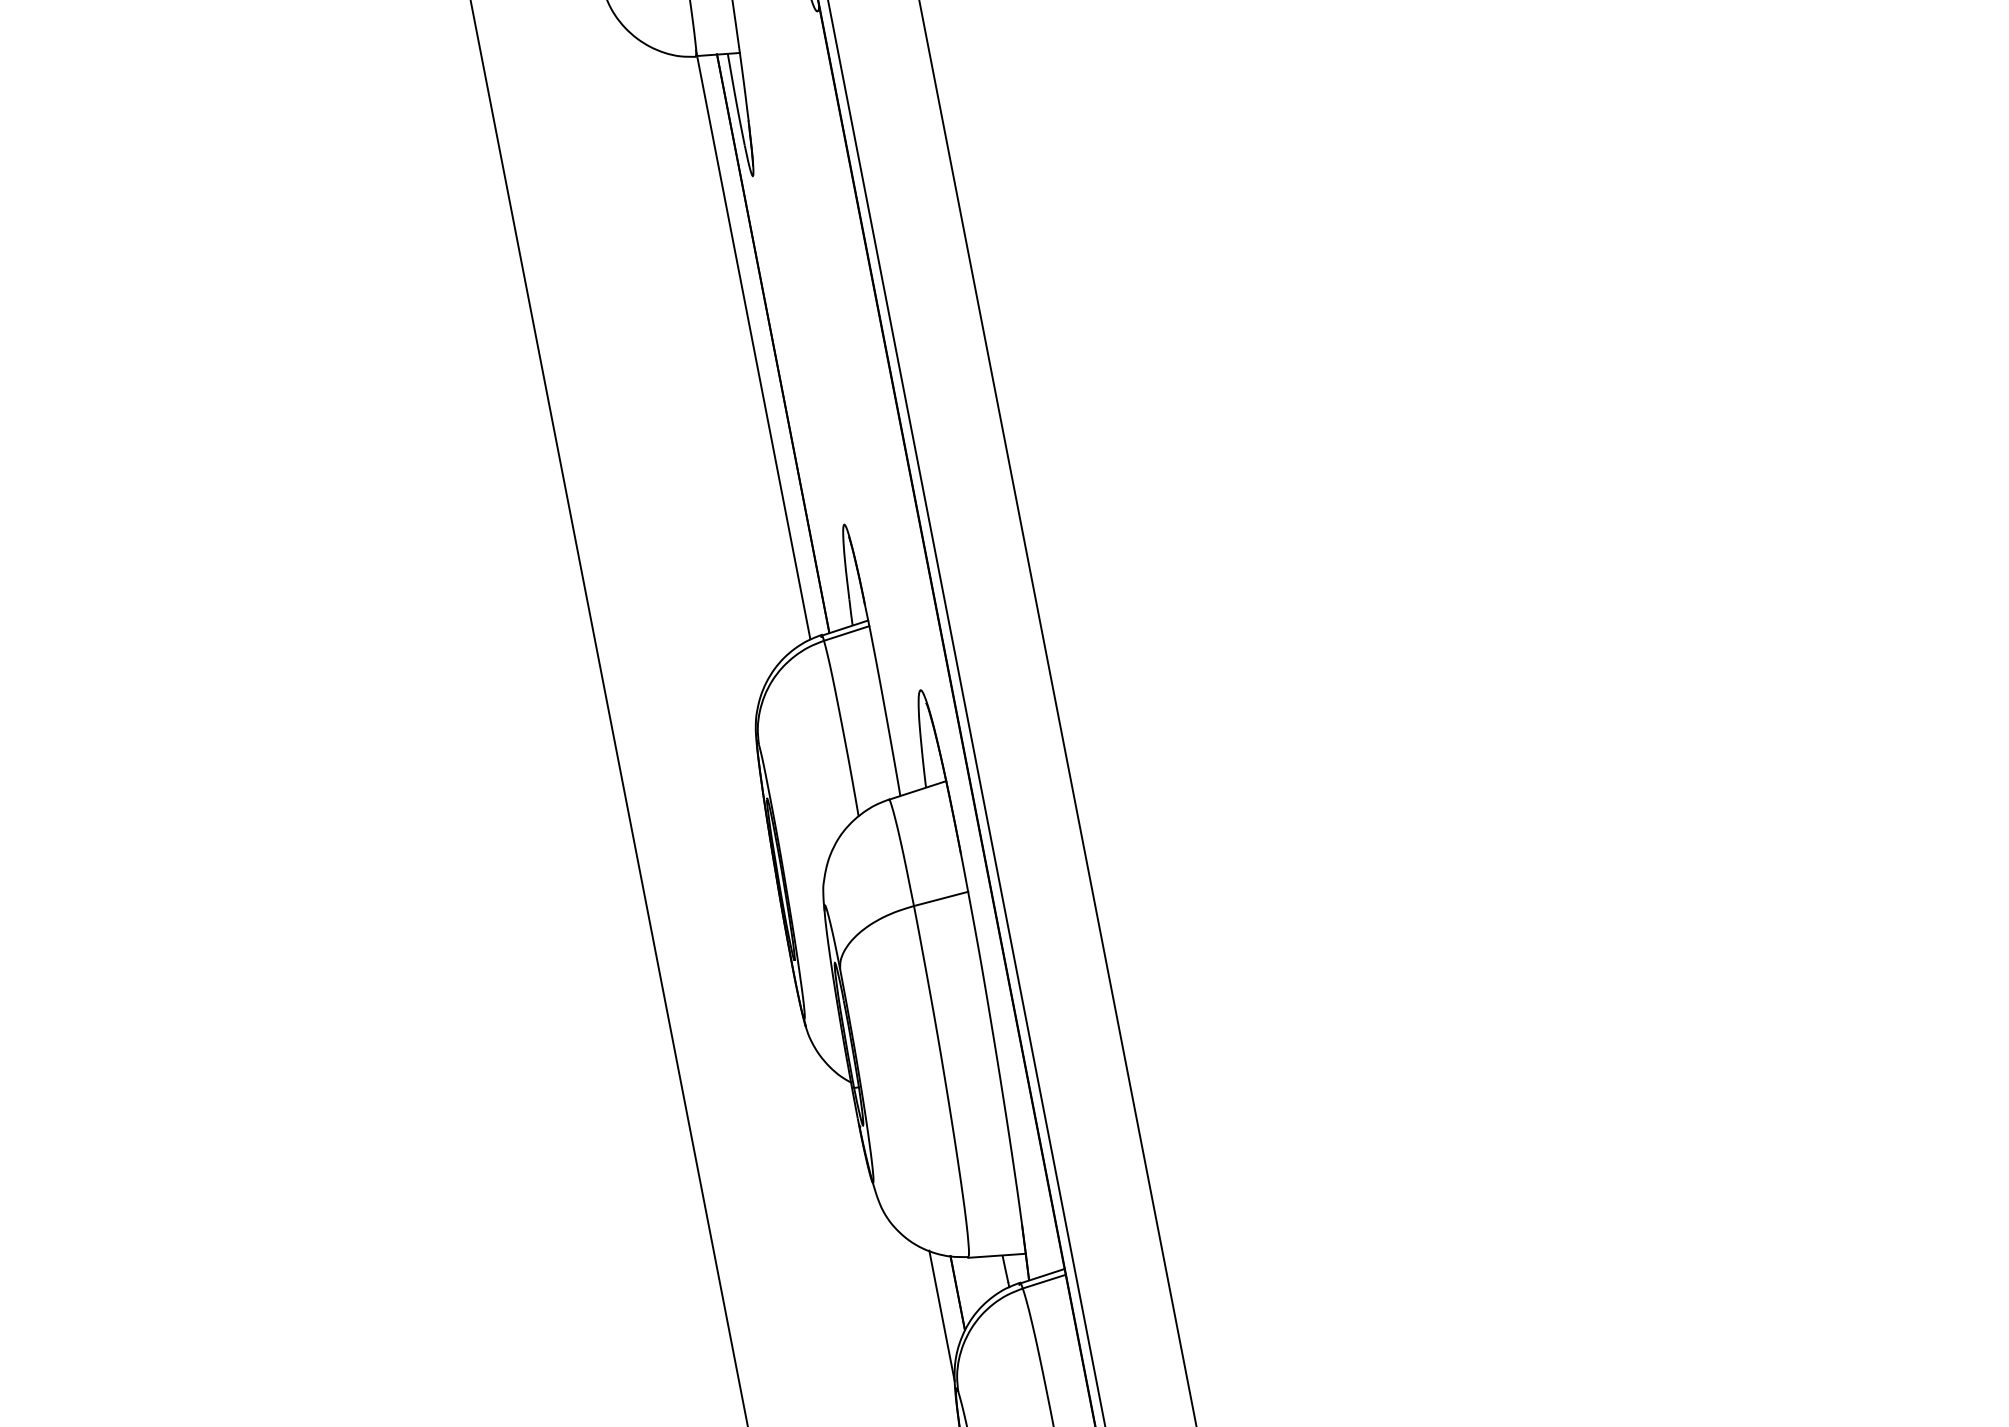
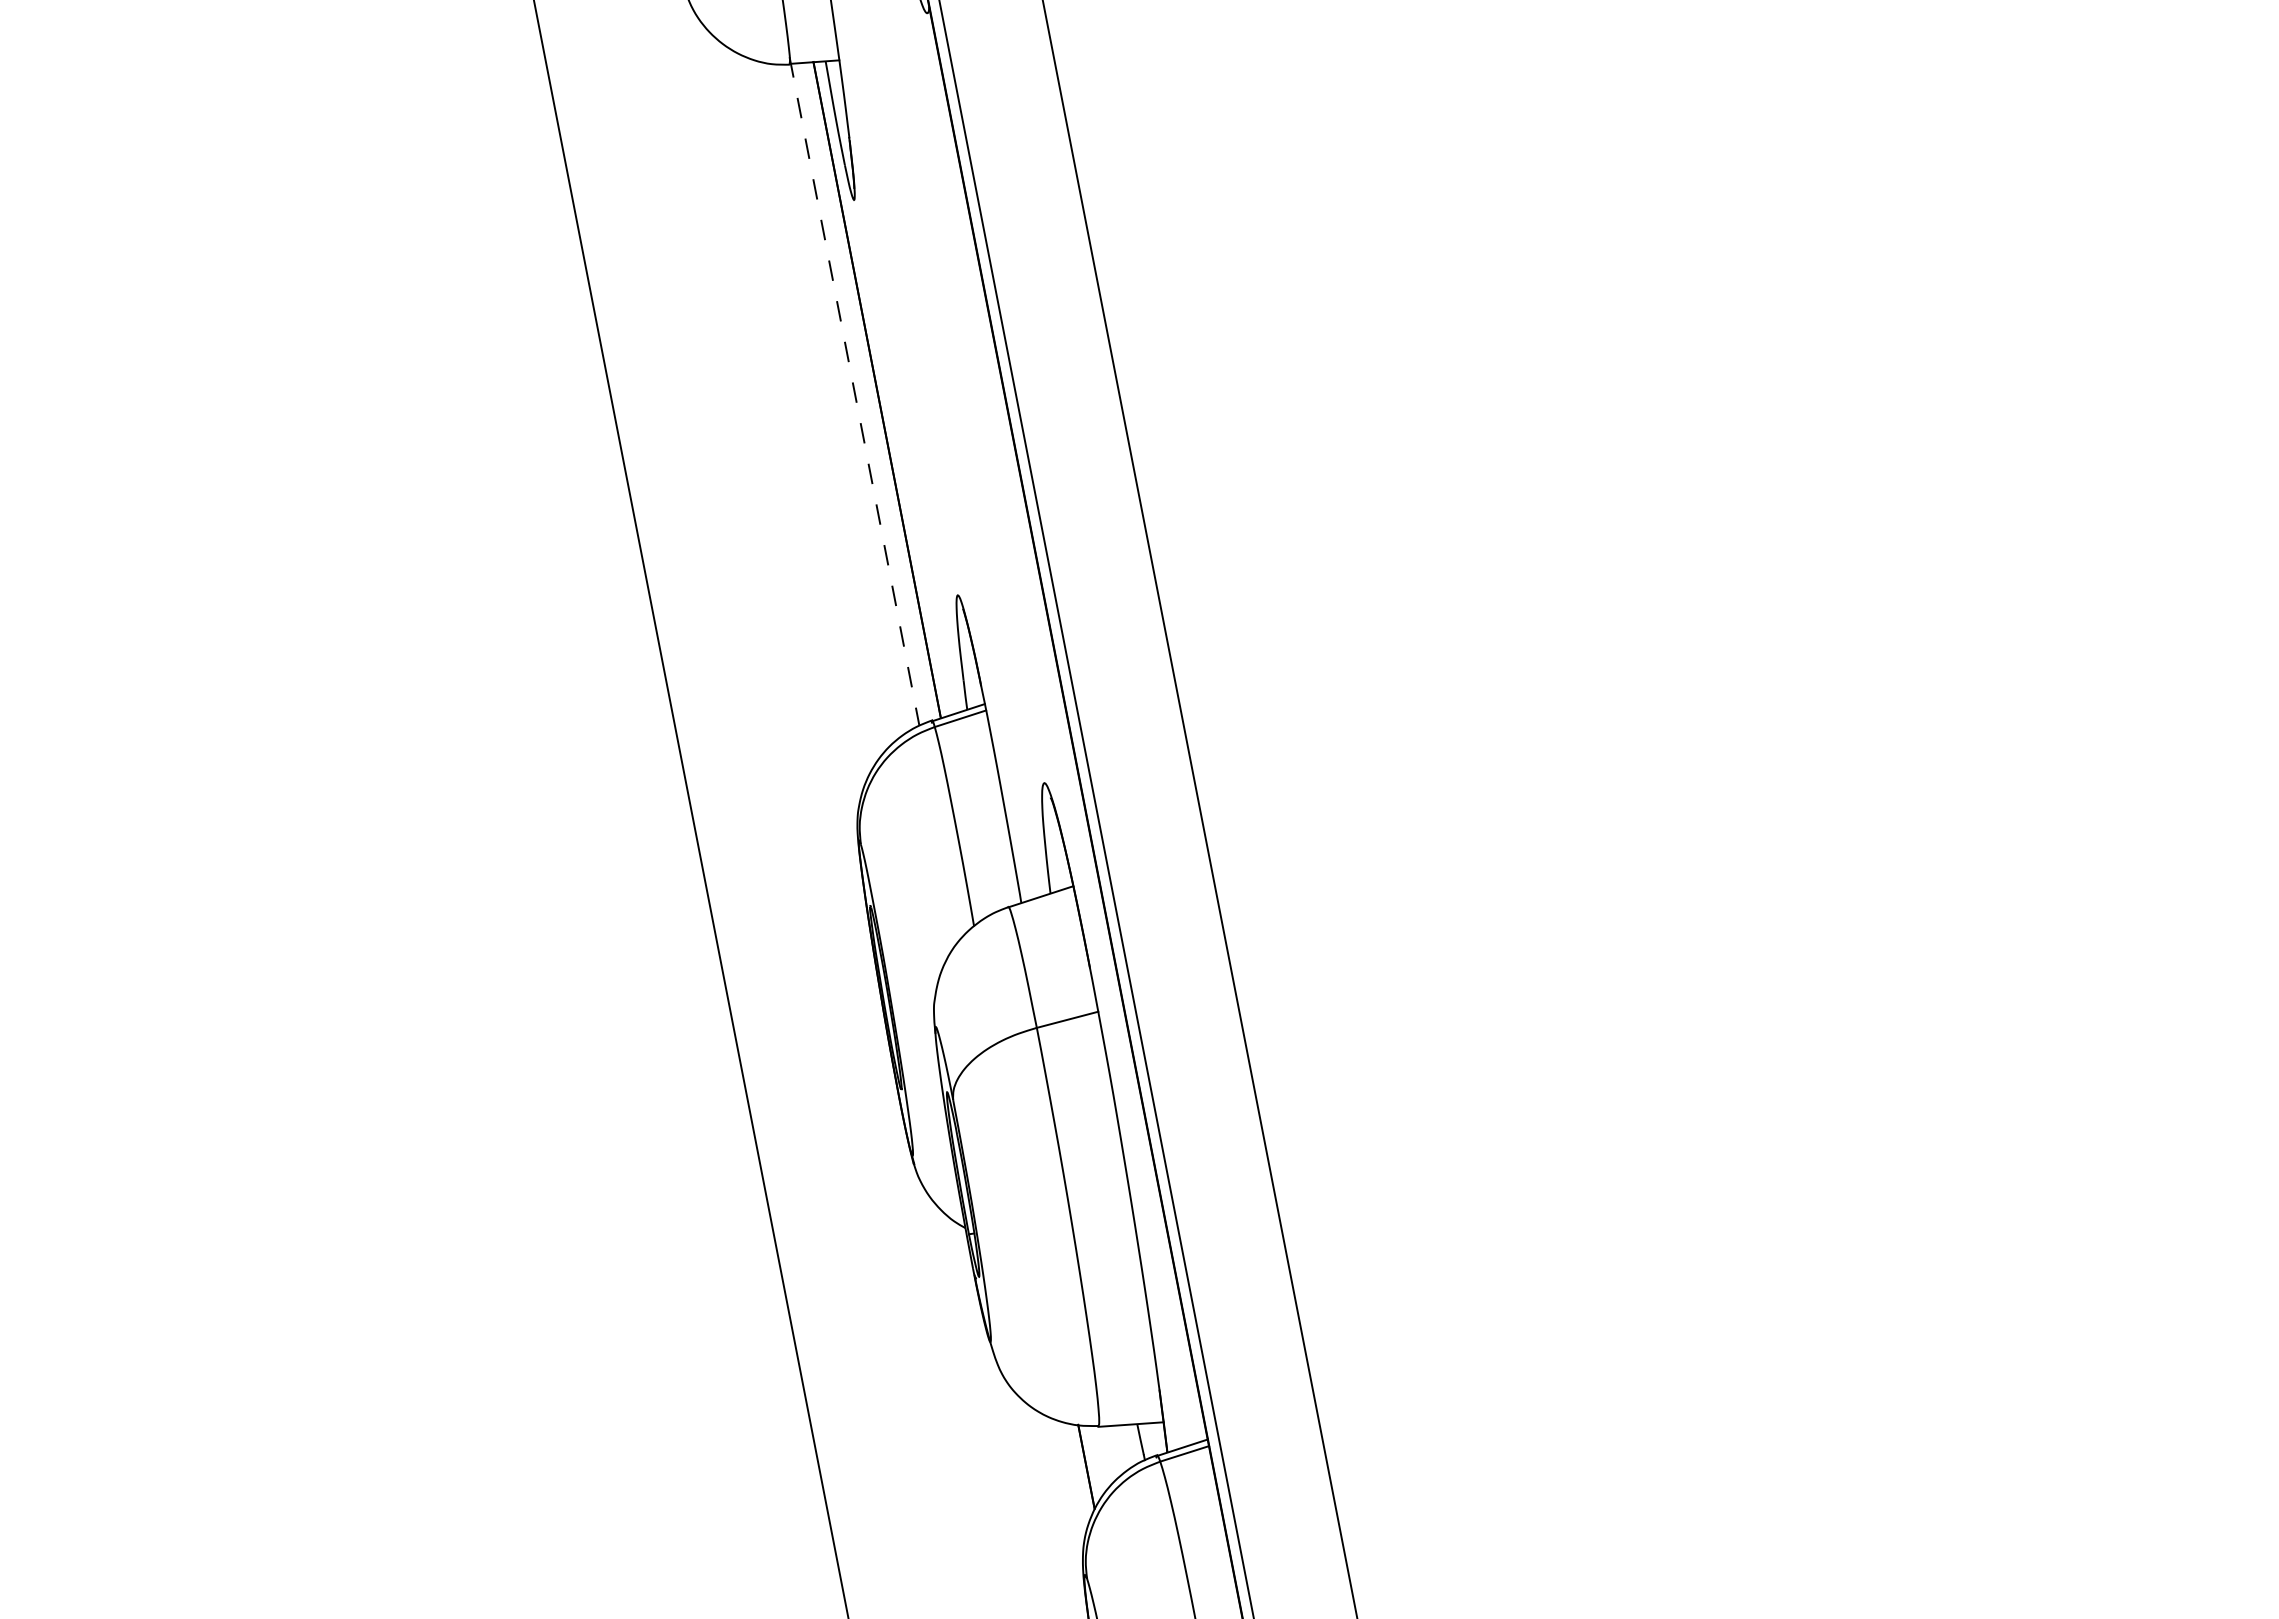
line: (753, 344) -> (854, 391), solid -> dashed
line: (941, 1315) -> (1068, 1492), removed

